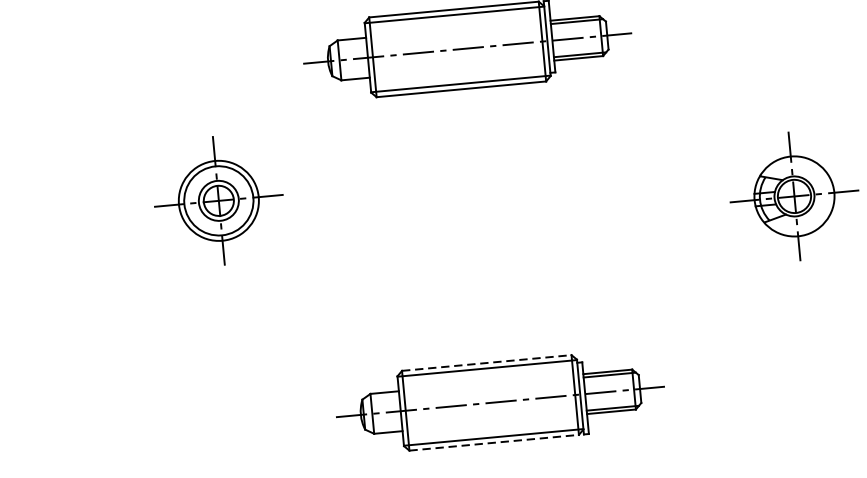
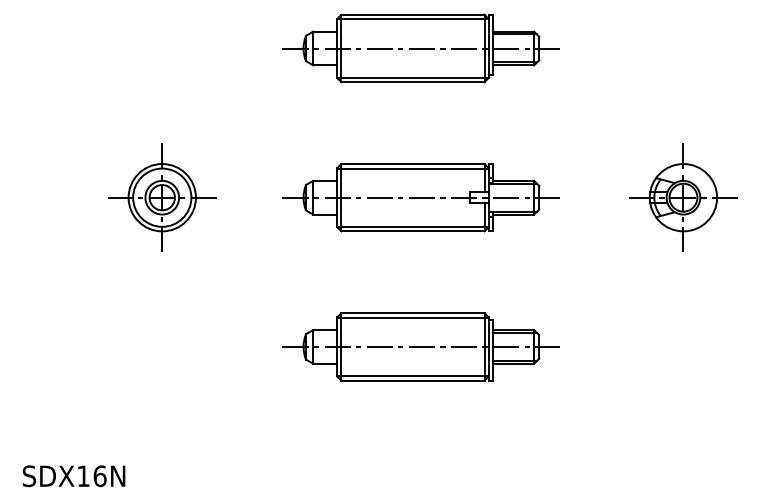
part: (219, 200) -> (162, 197), moved
part: (483, 225) -> (420, 197), added
line: (486, 363) -> (412, 313), dashed -> solid
line: (493, 442) -> (412, 380), dashed -> solid

